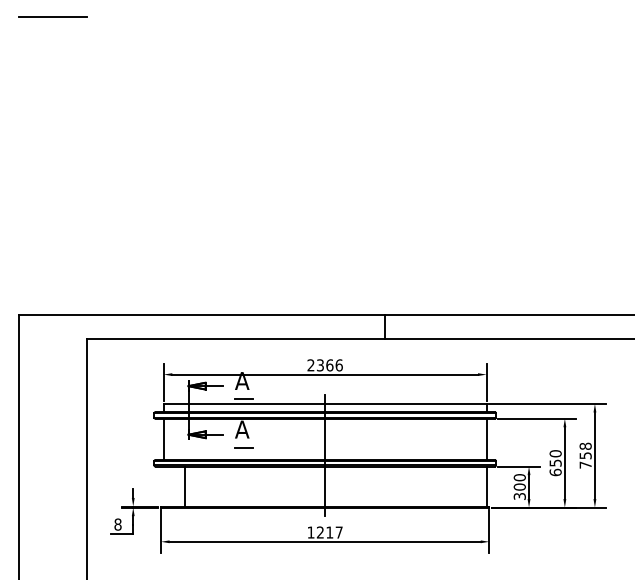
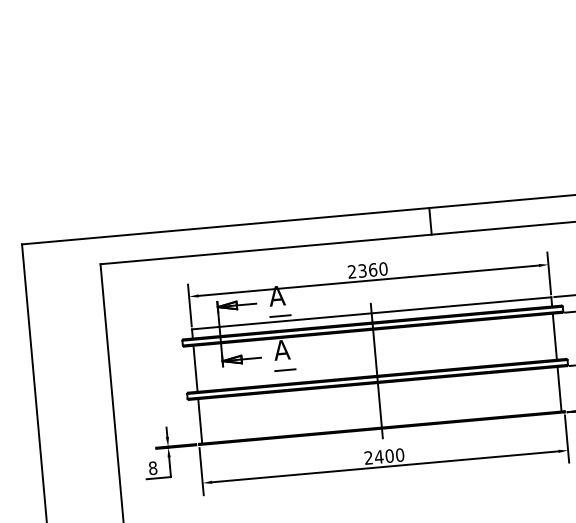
text: (338, 365) -> (382, 269), 2366 -> 2360
line: (184, 486) -> (199, 421), moved
text: (324, 532) -> (383, 456), 1217 -> 2400

